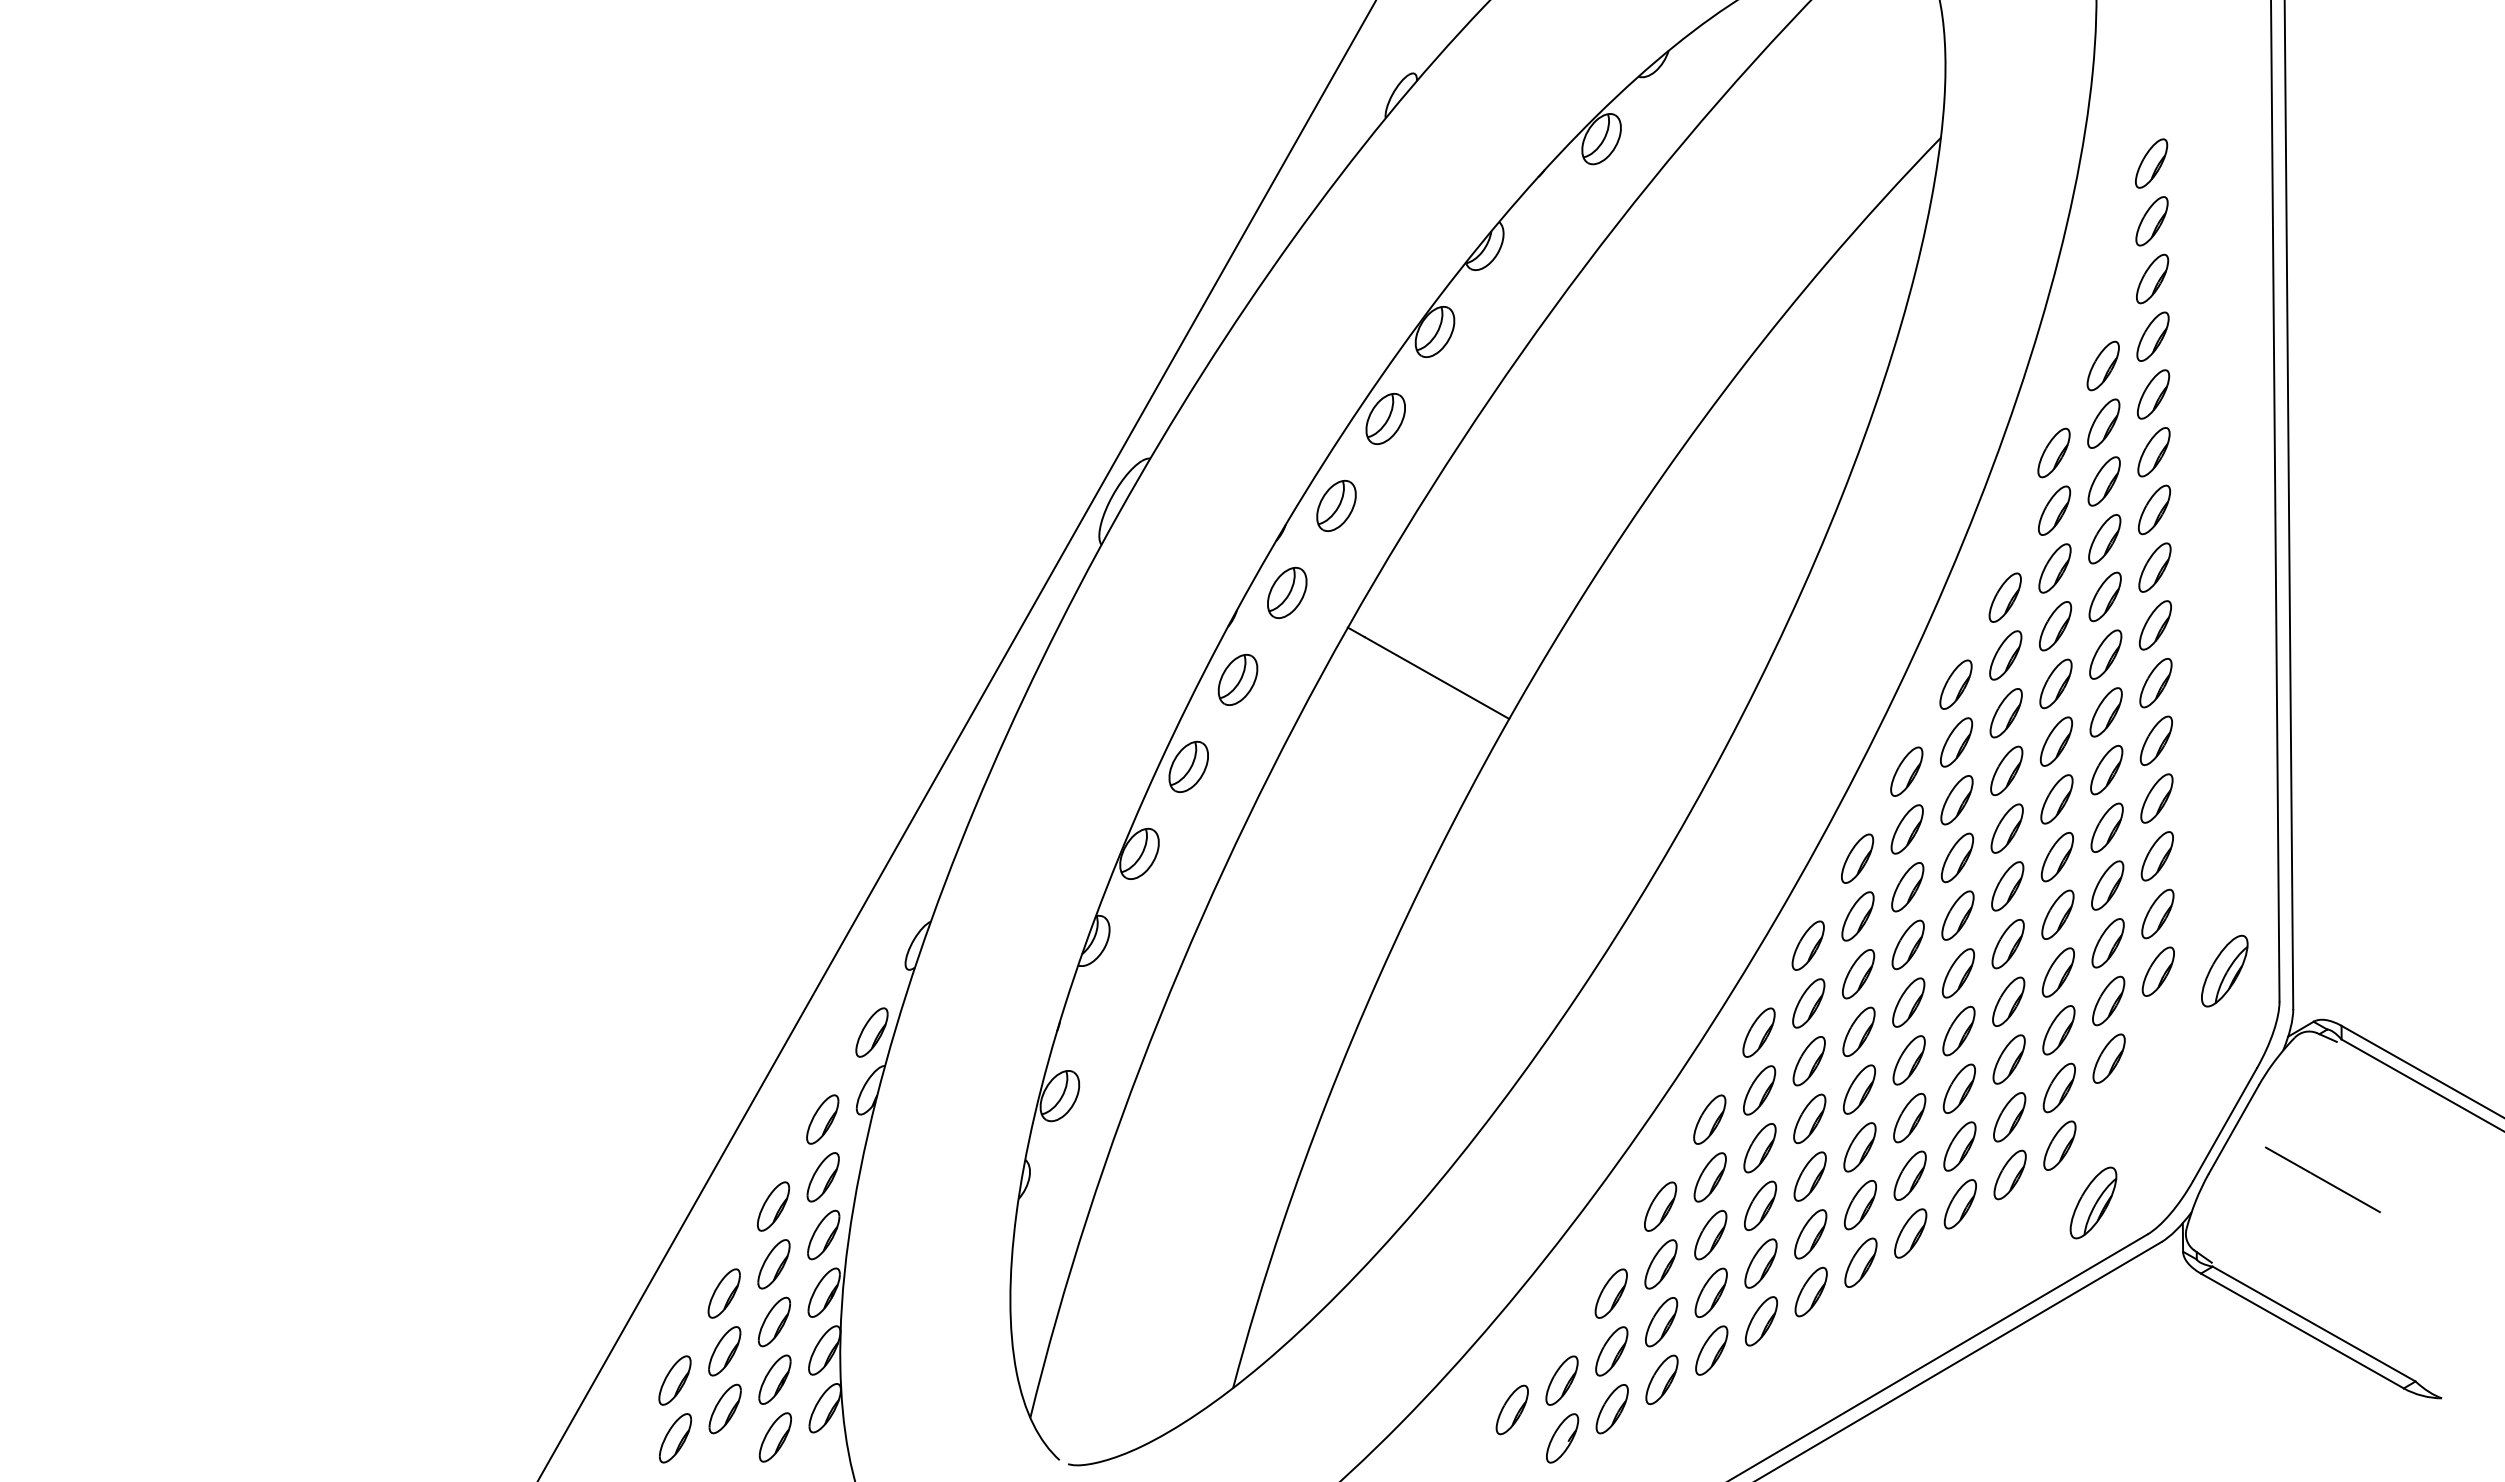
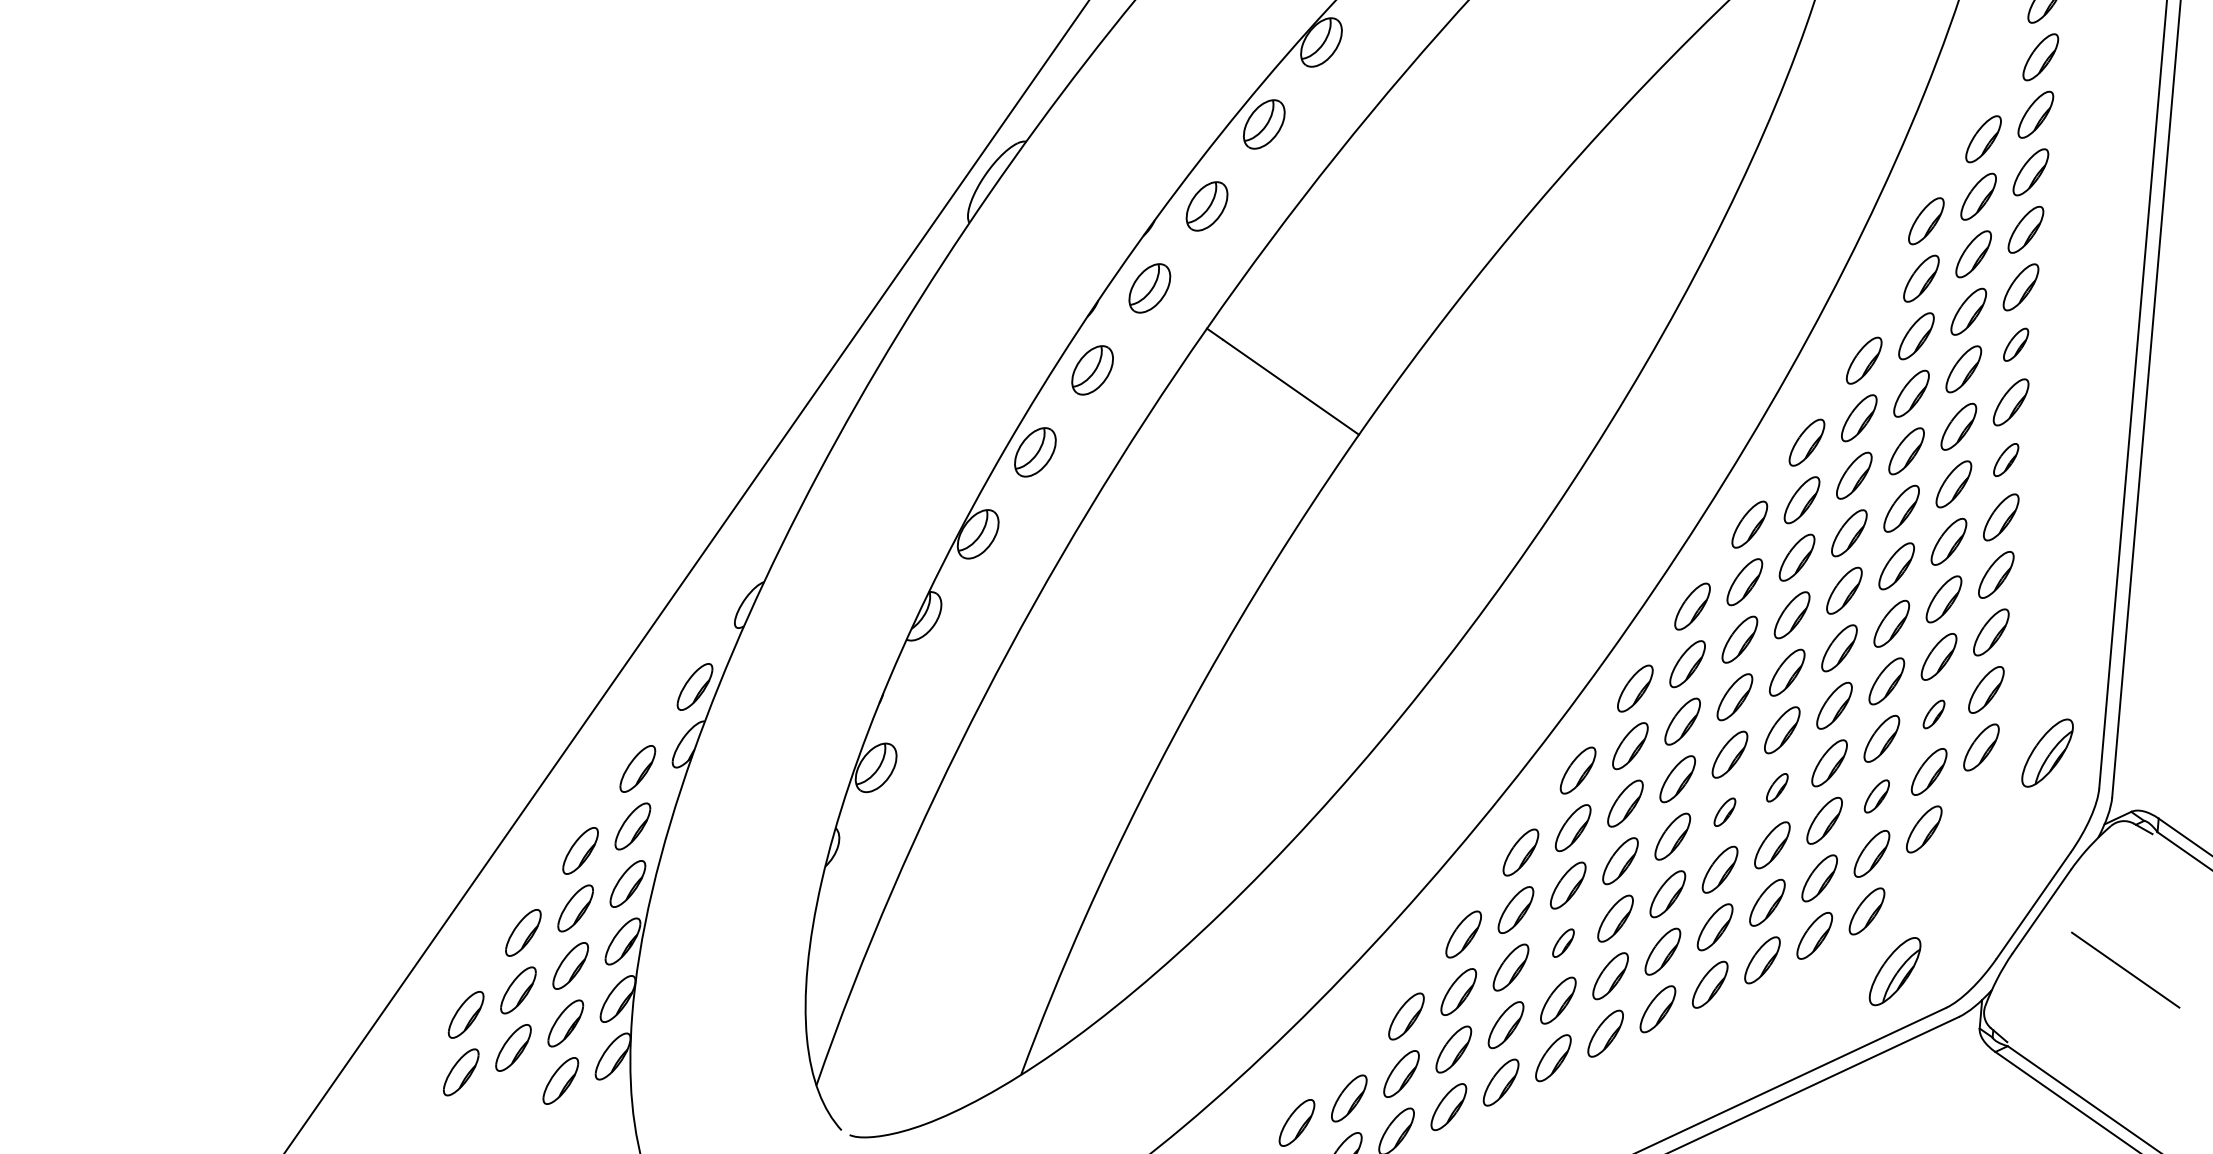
part: (2154, 567) -> (2015, 344), size x0.7
part: (2155, 683) -> (2005, 460), size x0.7
part: (2107, 943) -> (1933, 714), size x0.6
part: (1958, 1030) -> (1776, 787), size x0.6
part: (2058, 1030) -> (1876, 796), size x0.7
part: (1908, 1060) -> (1724, 812), size x0.6
part: (1760, 1205) -> (1563, 942), size x0.6

